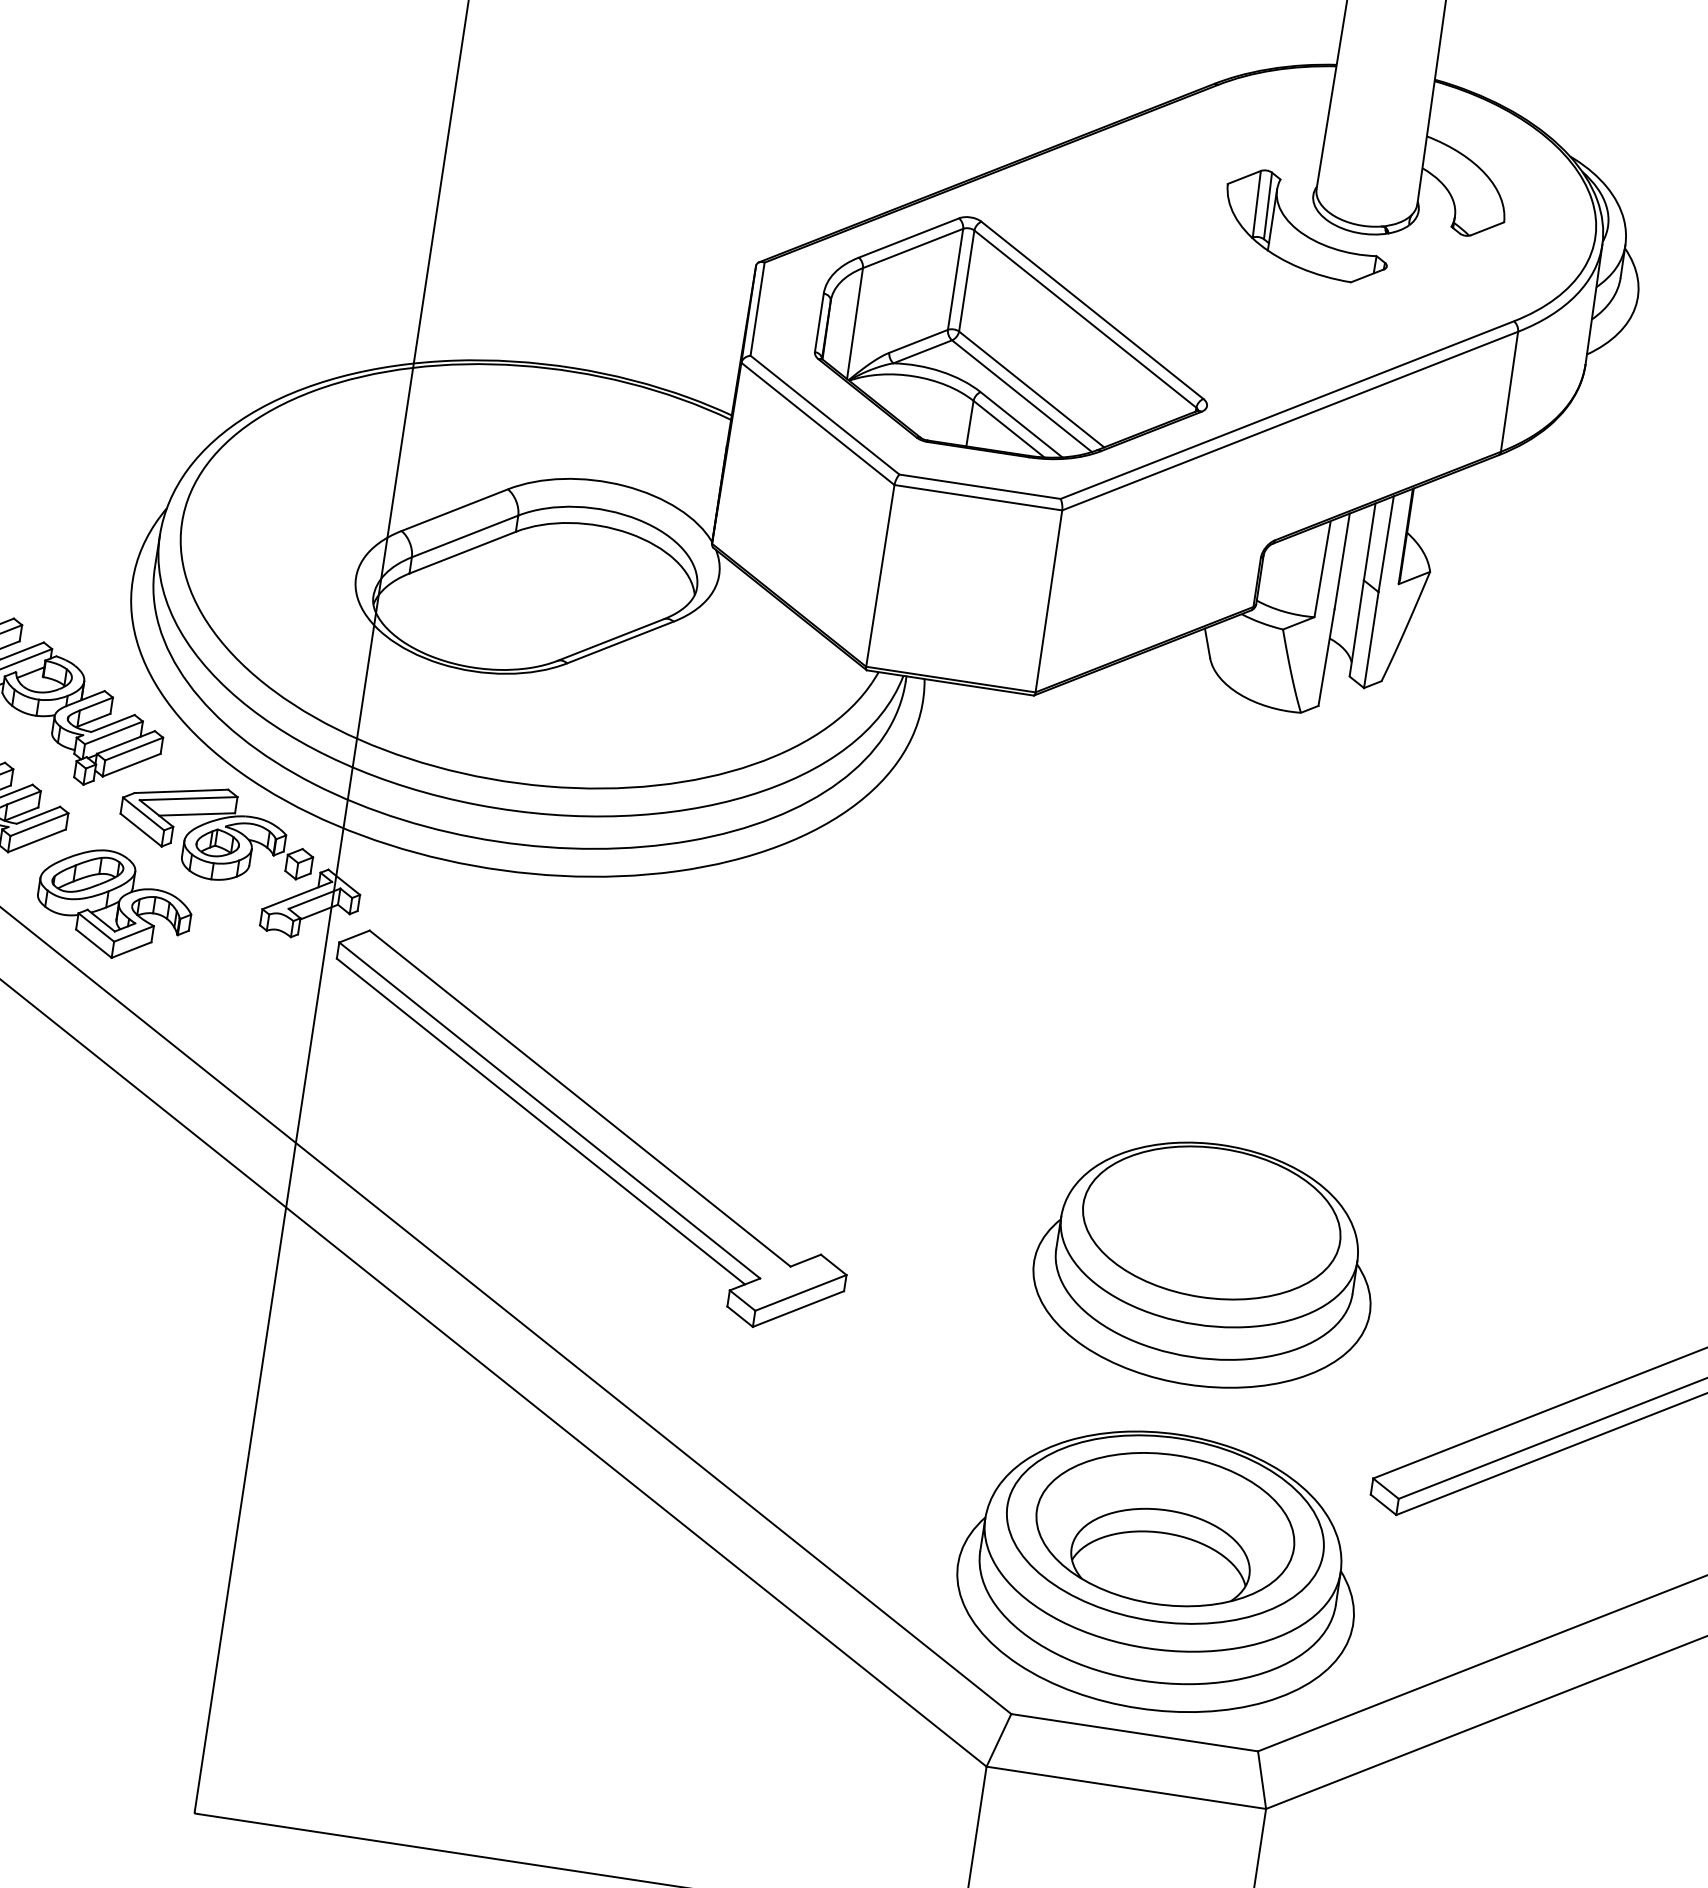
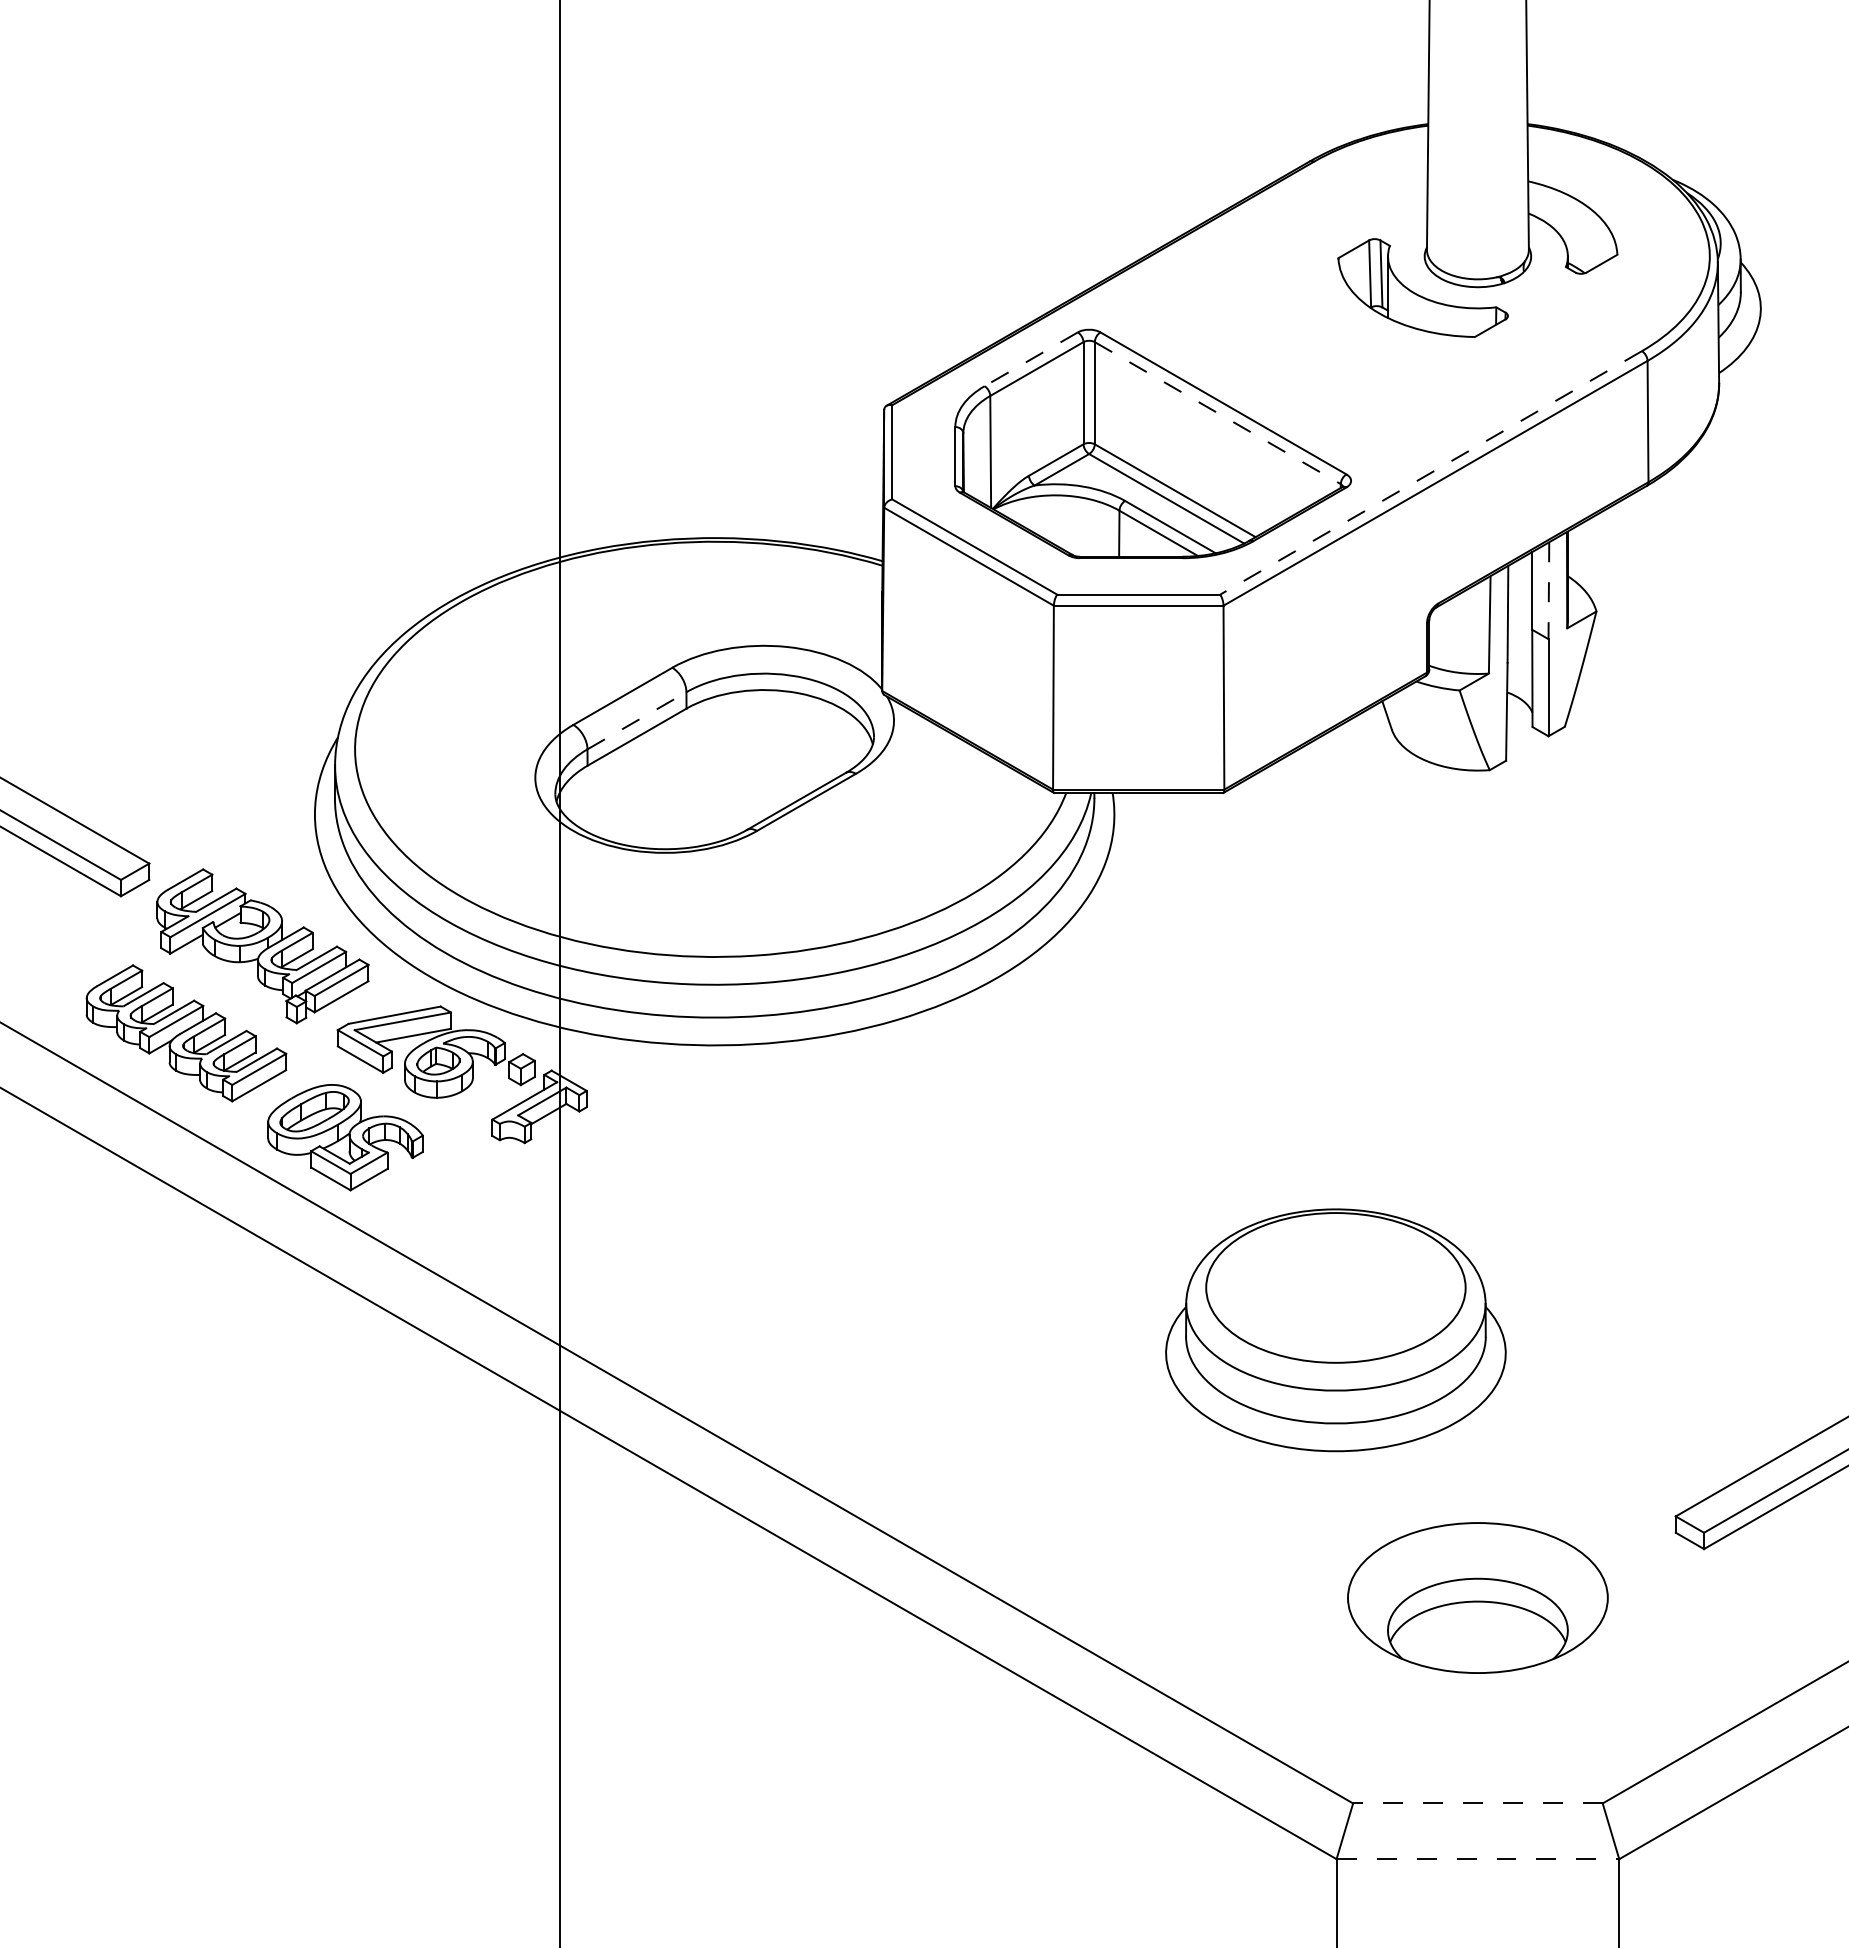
line: (909, 238) -> (1031, 359), solid -> dashed
line: (1086, 319) -> (1218, 413), solid -> dashed
line: (1286, 410) -> (1430, 473), solid -> dashed
line: (465, 536) -> (637, 720), solid -> dashed
line: (1385, 544) -> (1548, 591), solid -> dashed
part: (588, 1132) -> (848, 1291), removed
part: (1204, 1265) -> (1335, 1330), moved
part: (1158, 1571) -> (1477, 1640), removed
line: (1134, 1732) -> (1477, 1803), solid -> dashed
line: (1126, 1788) -> (1478, 1859), solid -> dashed

